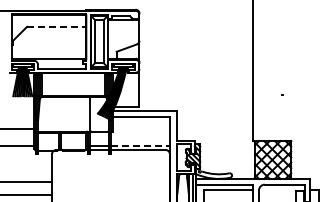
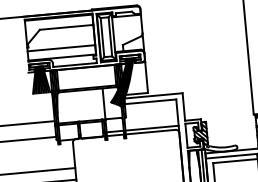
line: (56, 26) -> (66, 27), dashed -> solid
line: (48, 49) -> (61, 48), added
line: (140, 145) -> (152, 127), dashed -> solid

